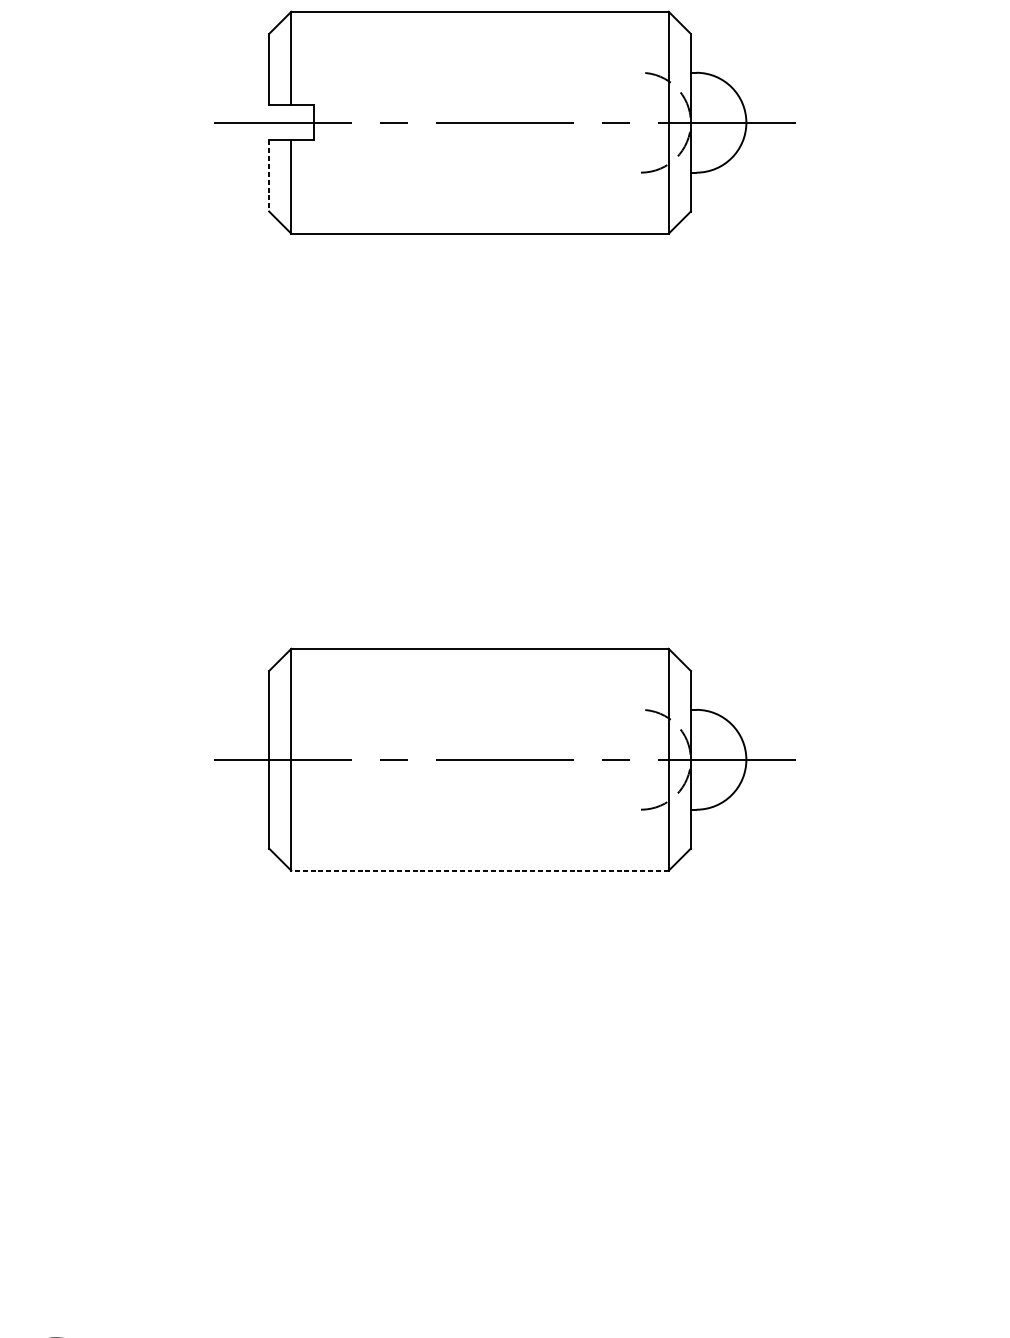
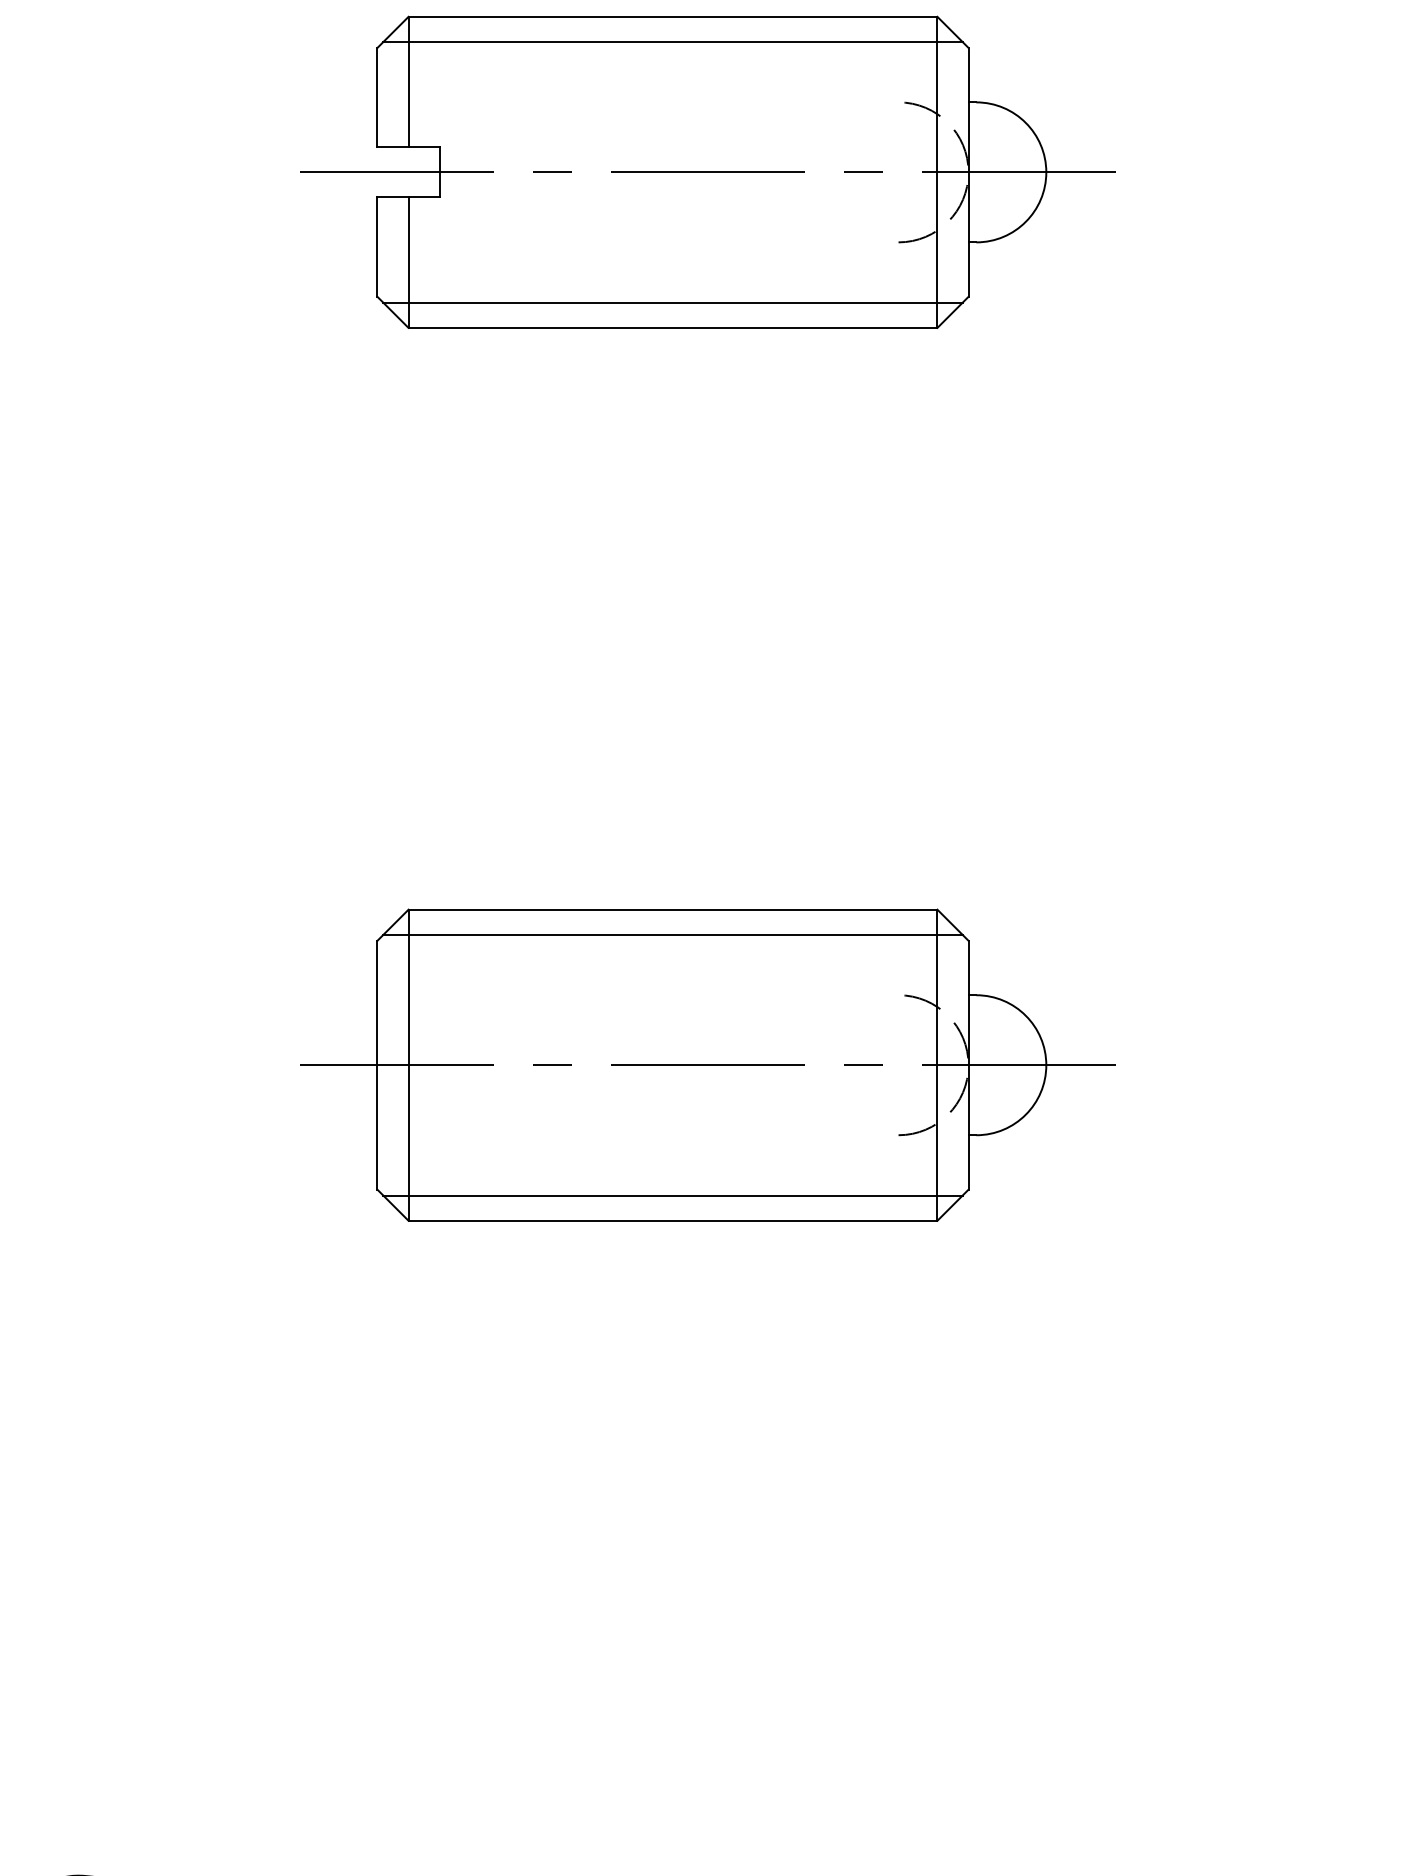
line: (479, 30) -> (672, 42), added
line: (269, 176) -> (377, 247), dashed -> solid
line: (479, 215) -> (672, 302), added
line: (479, 666) -> (672, 934), added
line: (479, 852) -> (672, 1195), added
line: (479, 870) -> (672, 1220), dashed -> solid

